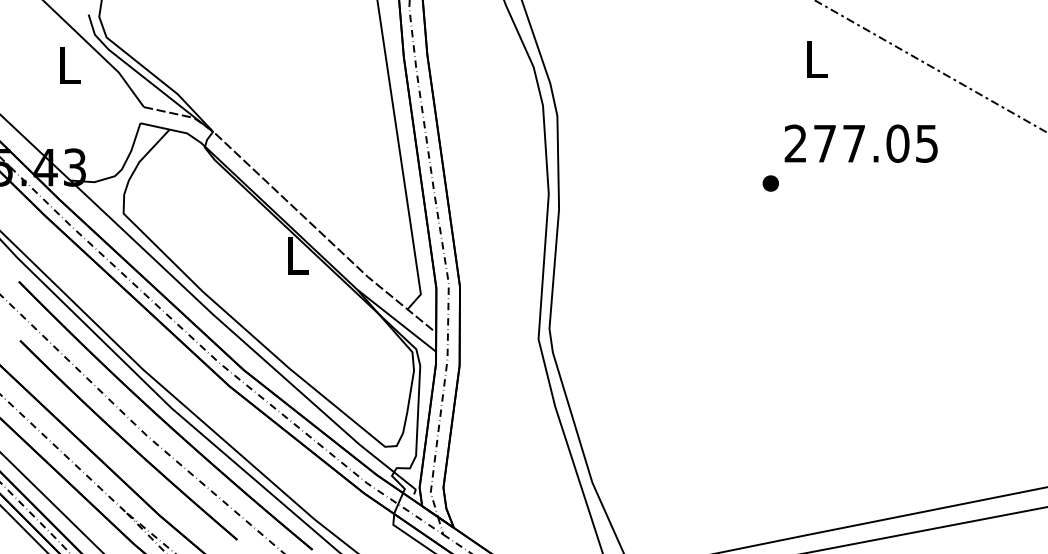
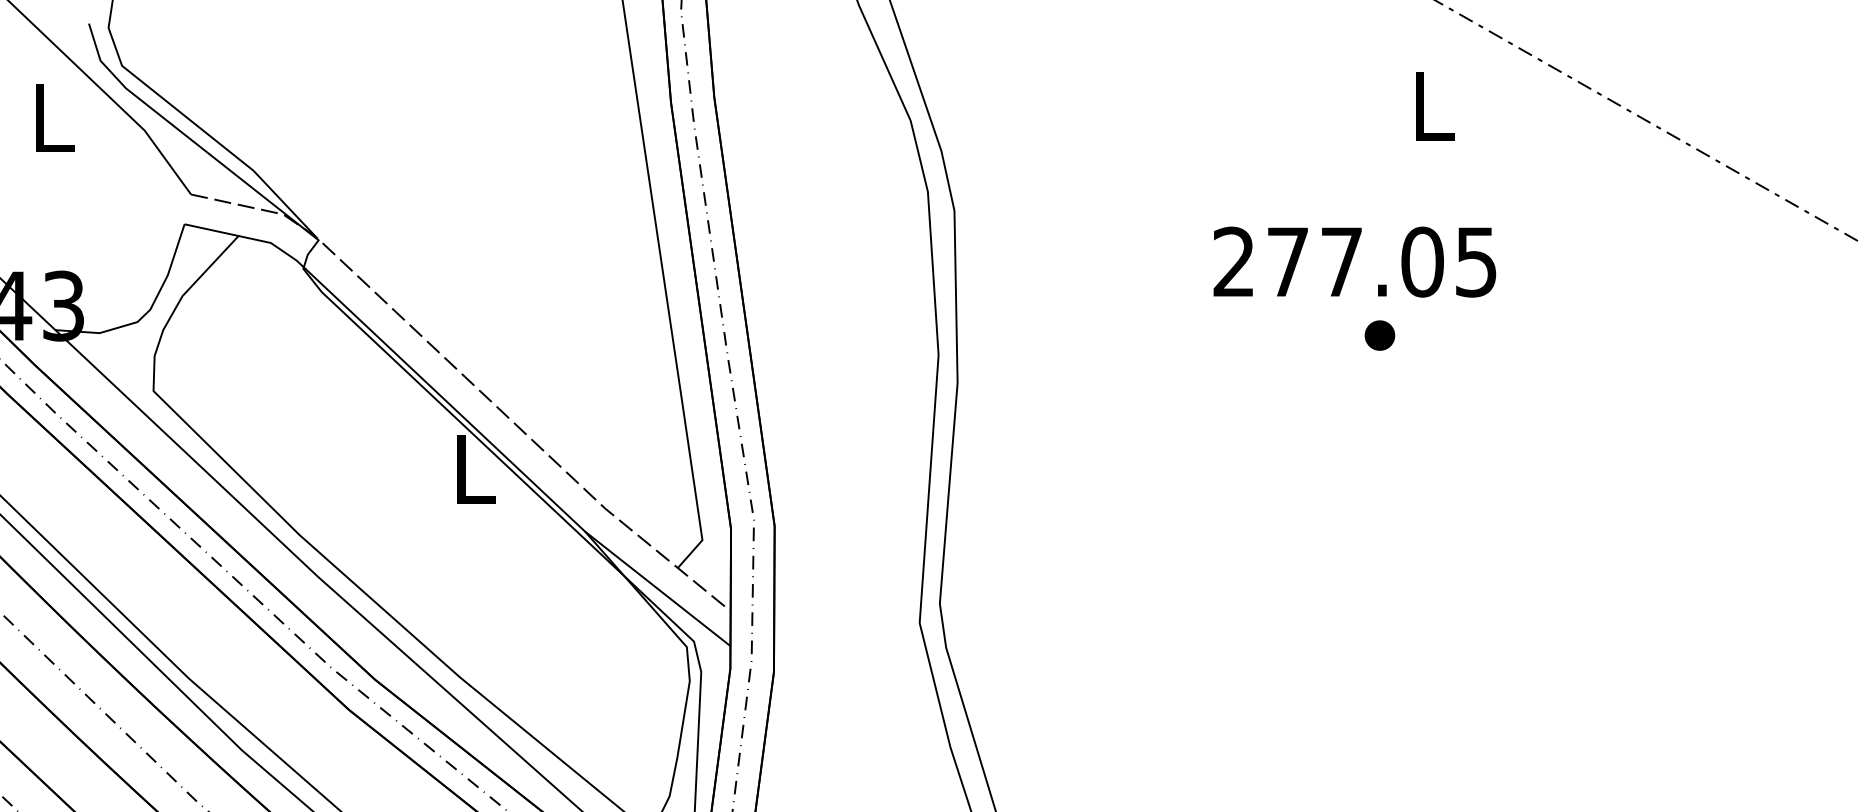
text: (860, 143) -> (1353, 261), moved
part: (770, 183) -> (1379, 335), moved

